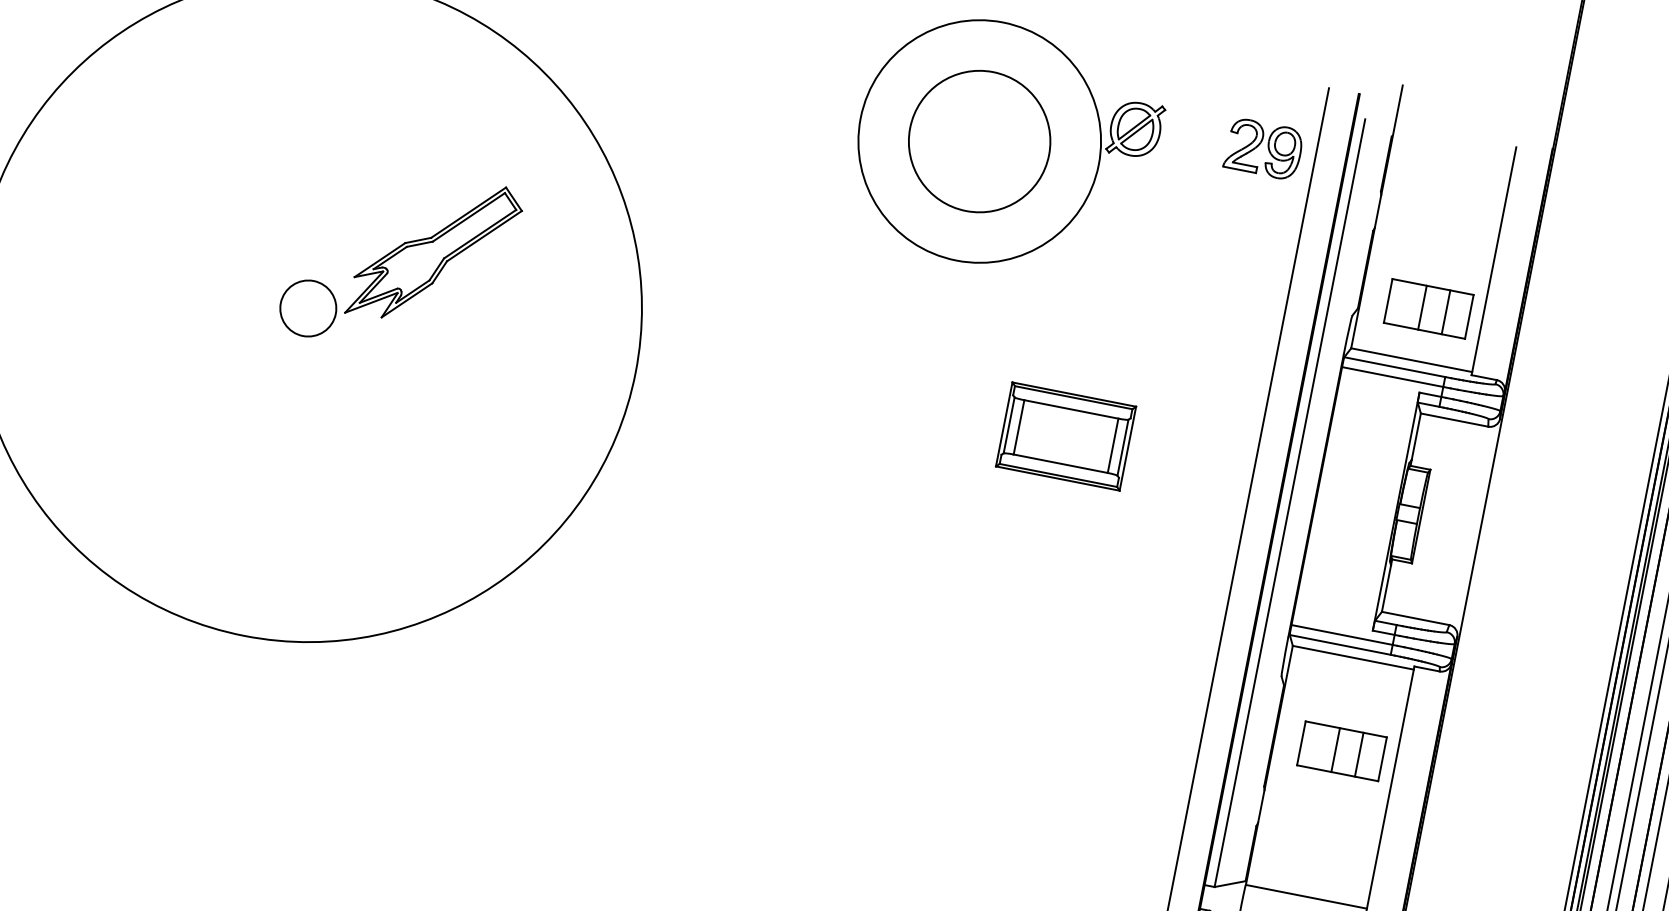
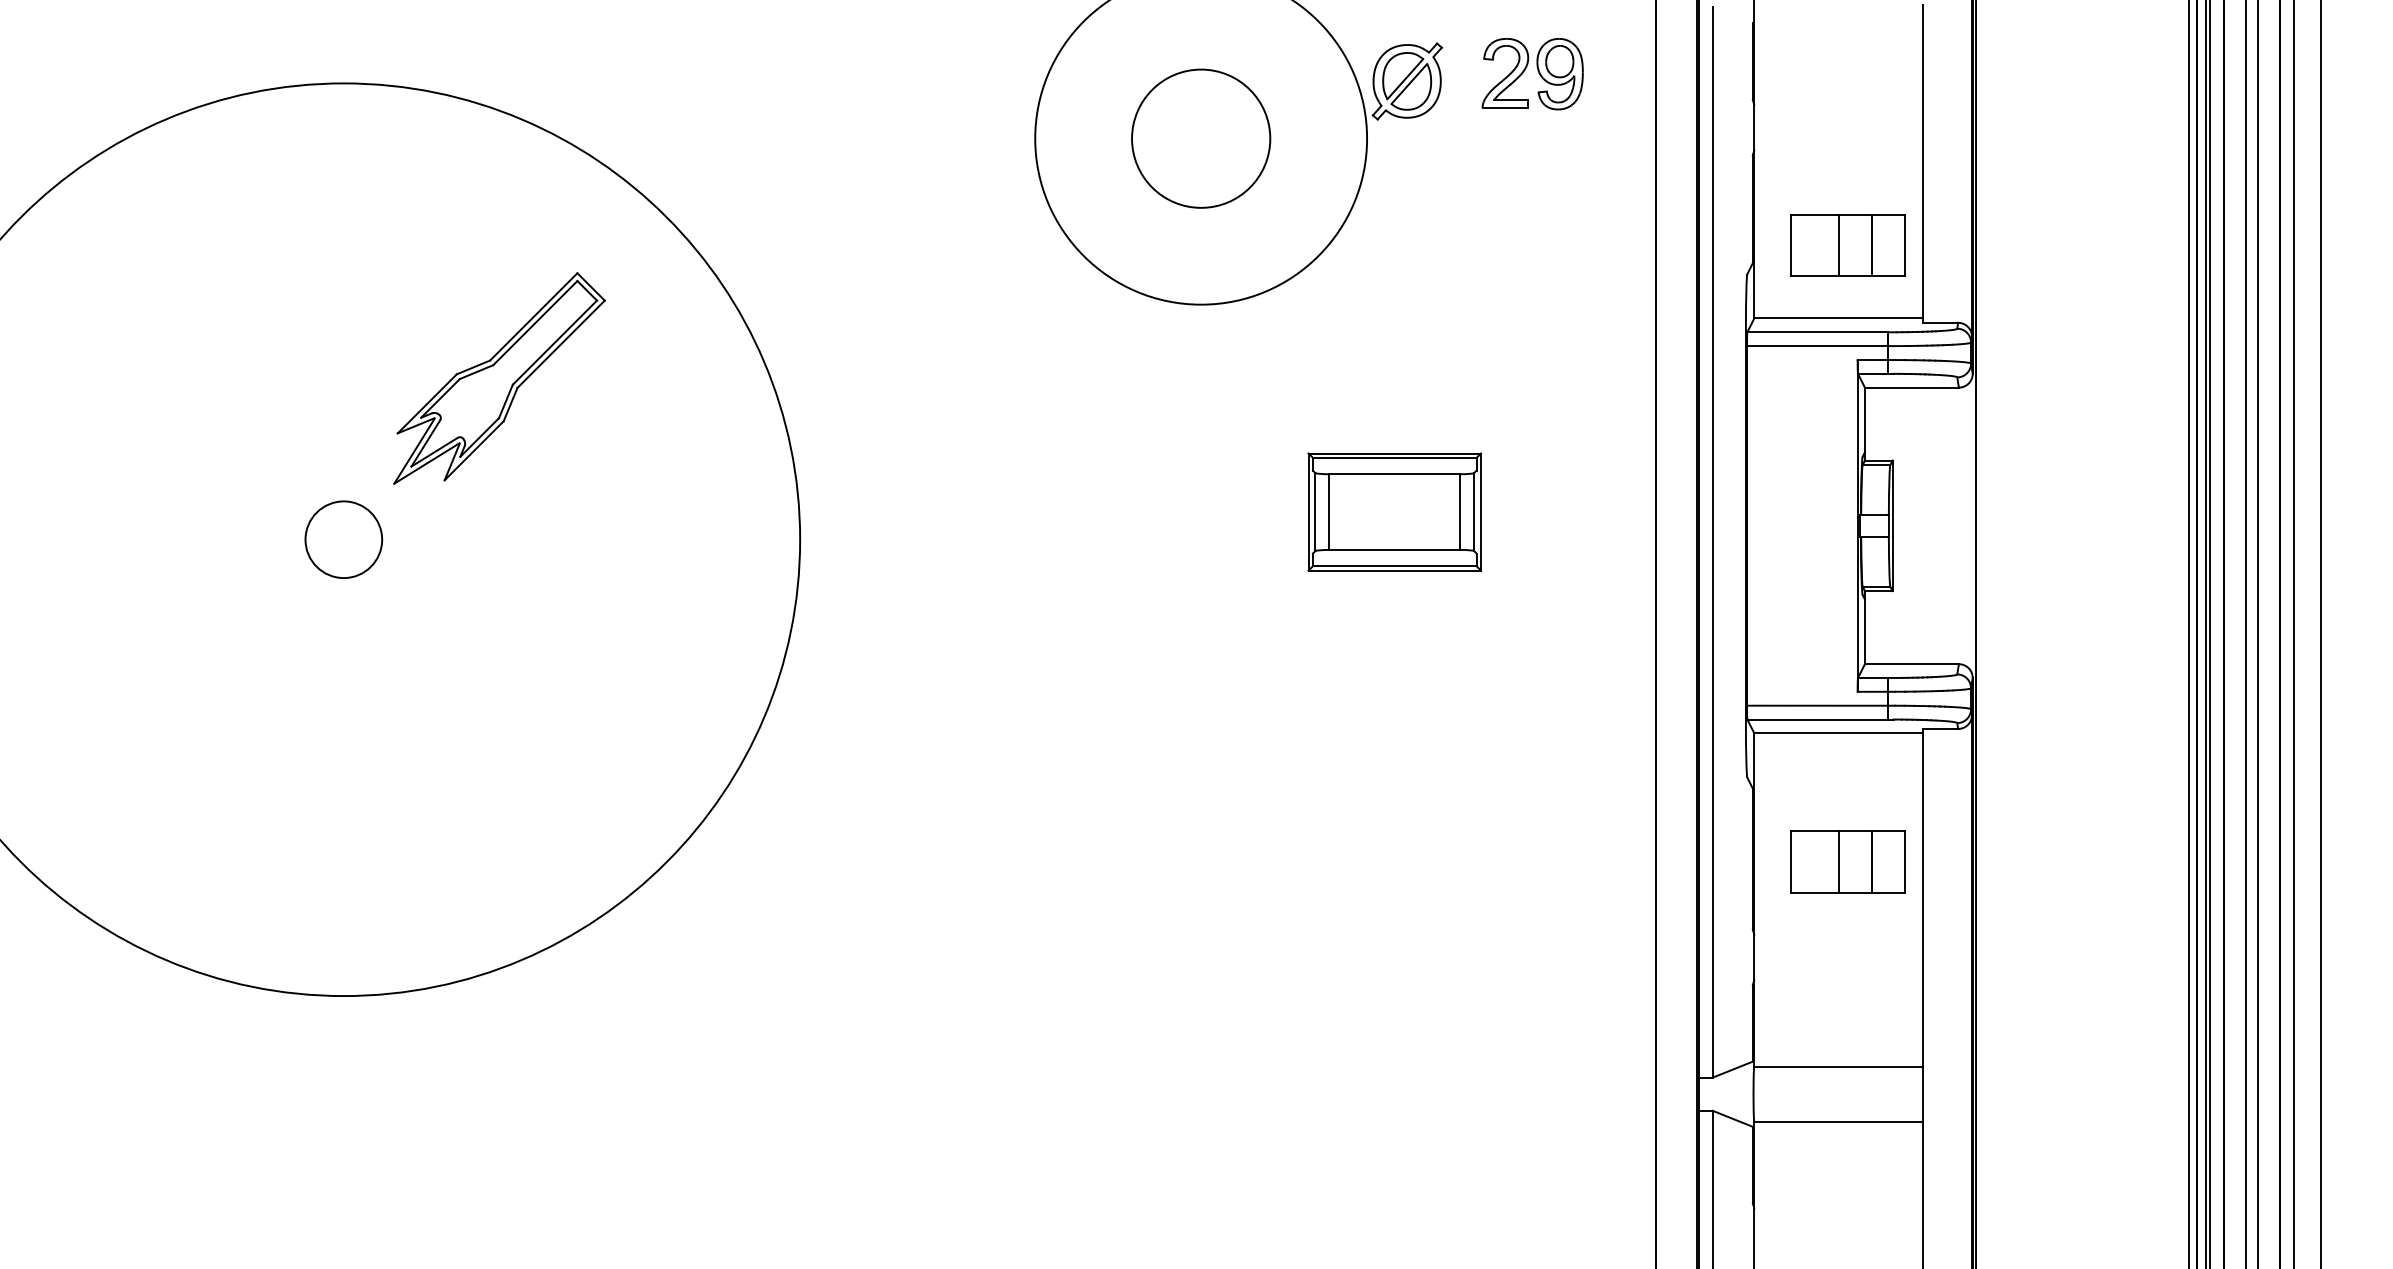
circle: (980, 141) -> (1201, 138), size x0.71
part: (1268, 149) -> (1538, 73), moved
part: (435, 252) -> (499, 378), moved

